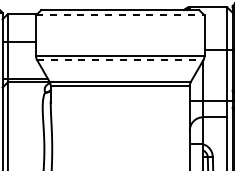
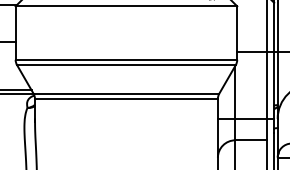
line: (120, 15) -> (126, 6), dashed -> solid
line: (120, 60) -> (126, 65), dashed -> solid

